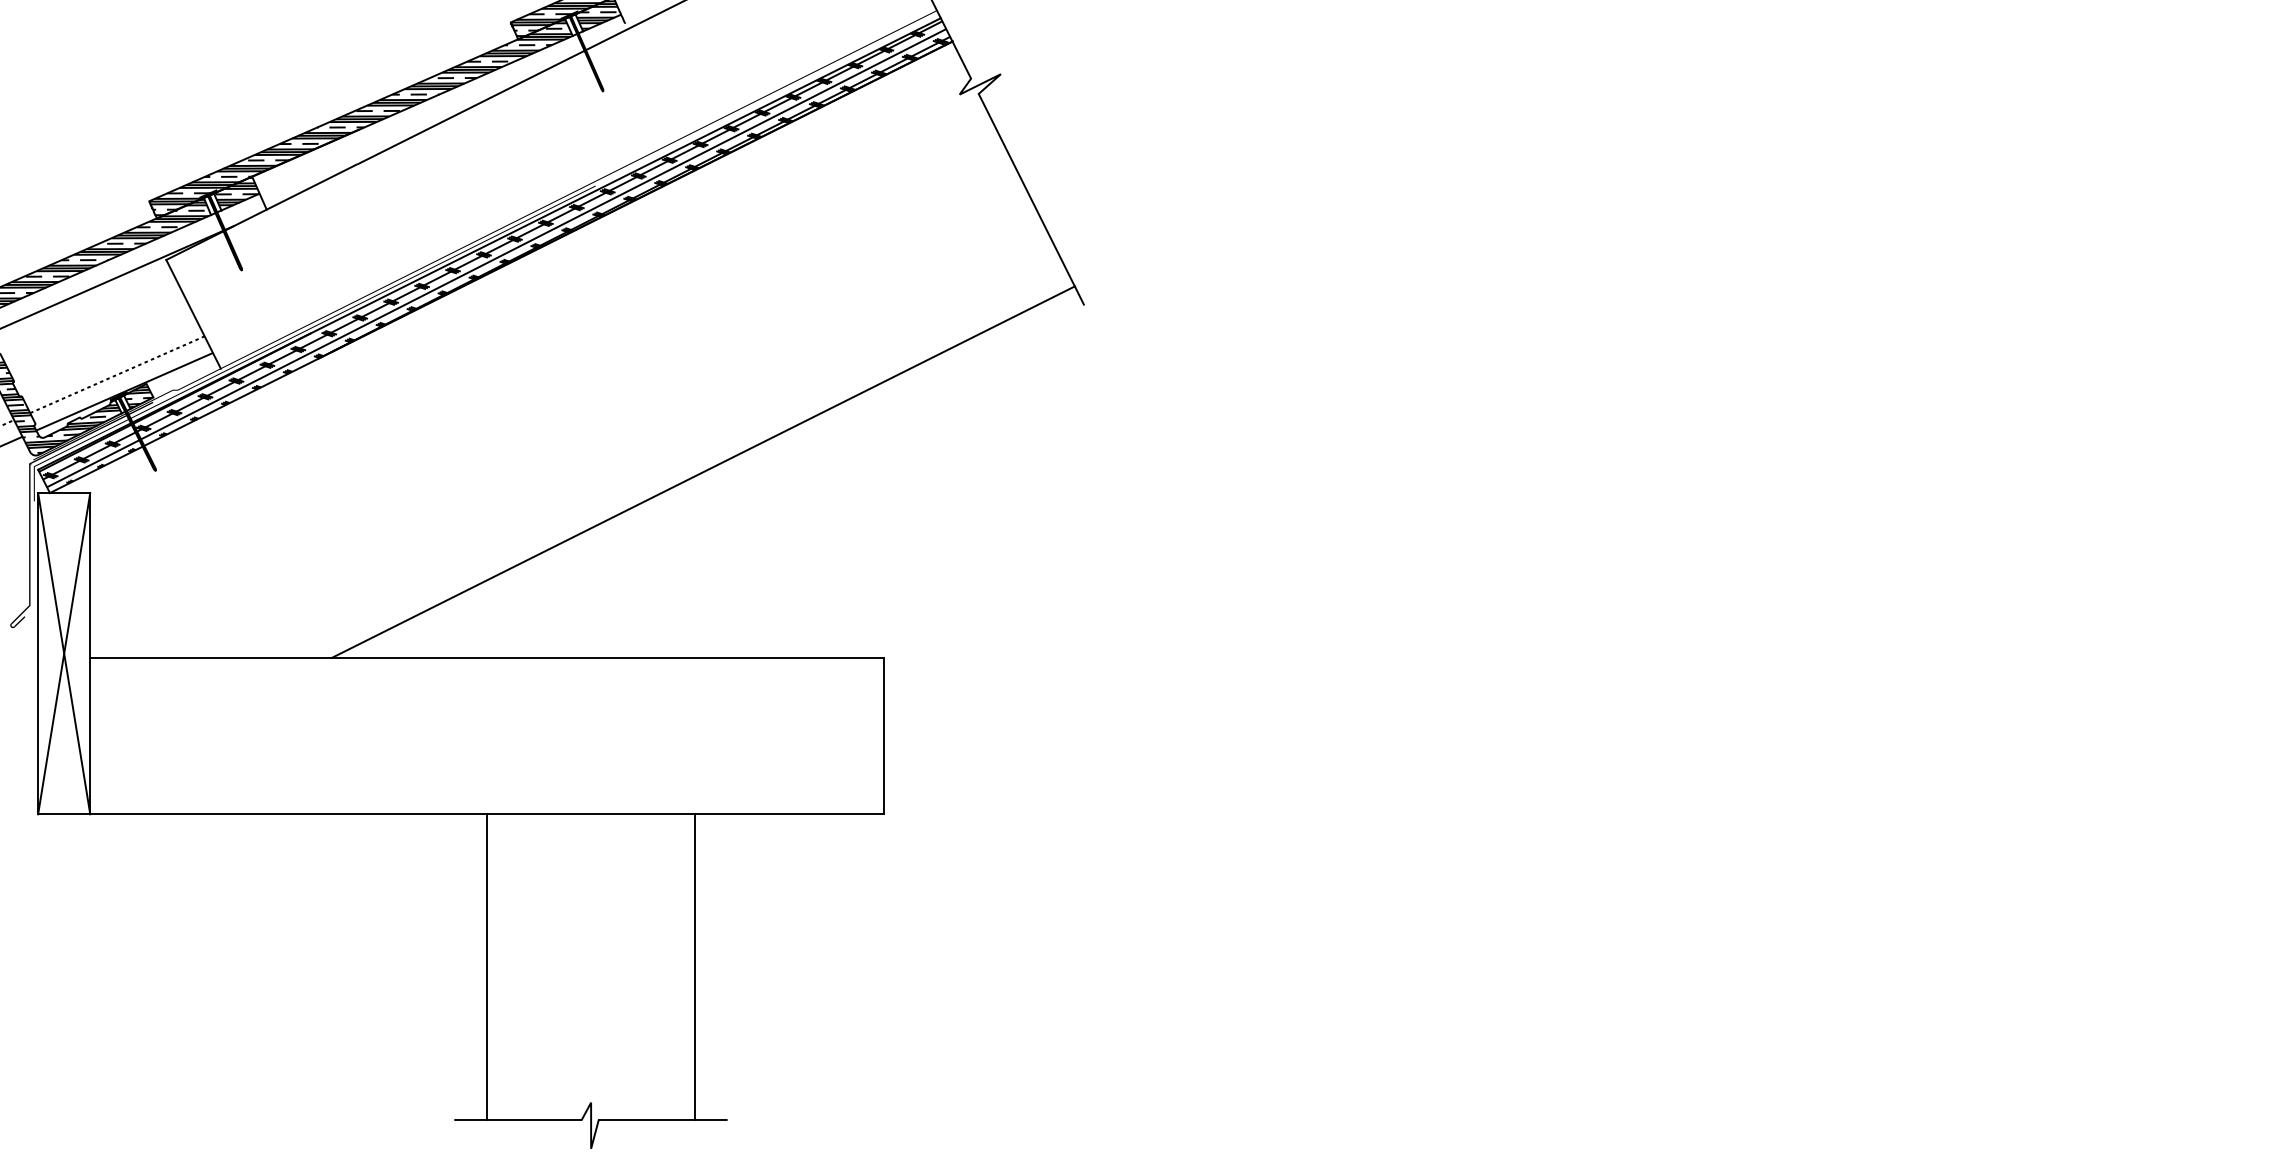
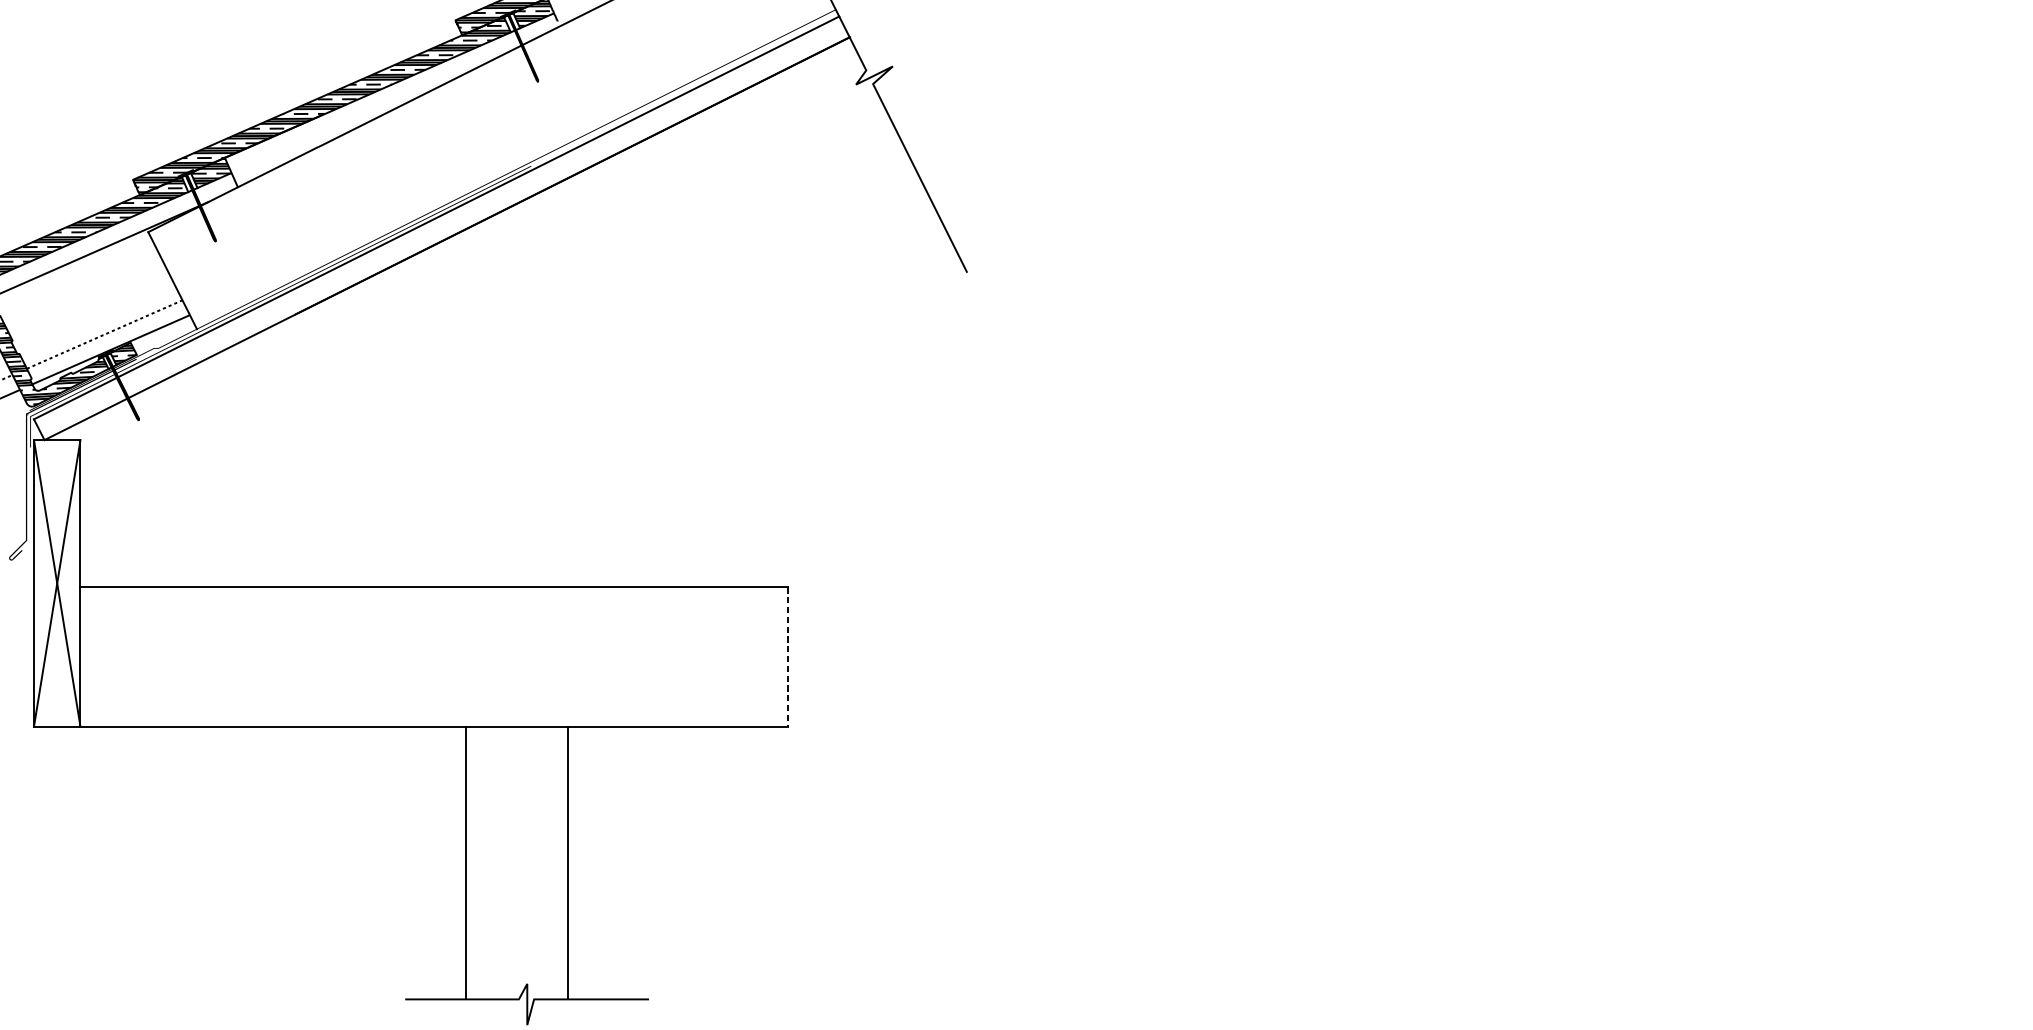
hatch: (494, 254) -> (441, 227), removed
line: (702, 472) -> (626, 421), removed
line: (883, 736) -> (788, 657), solid -> dashed
line: (486, 966) -> (466, 862), moved
line: (695, 966) -> (567, 862), moved

